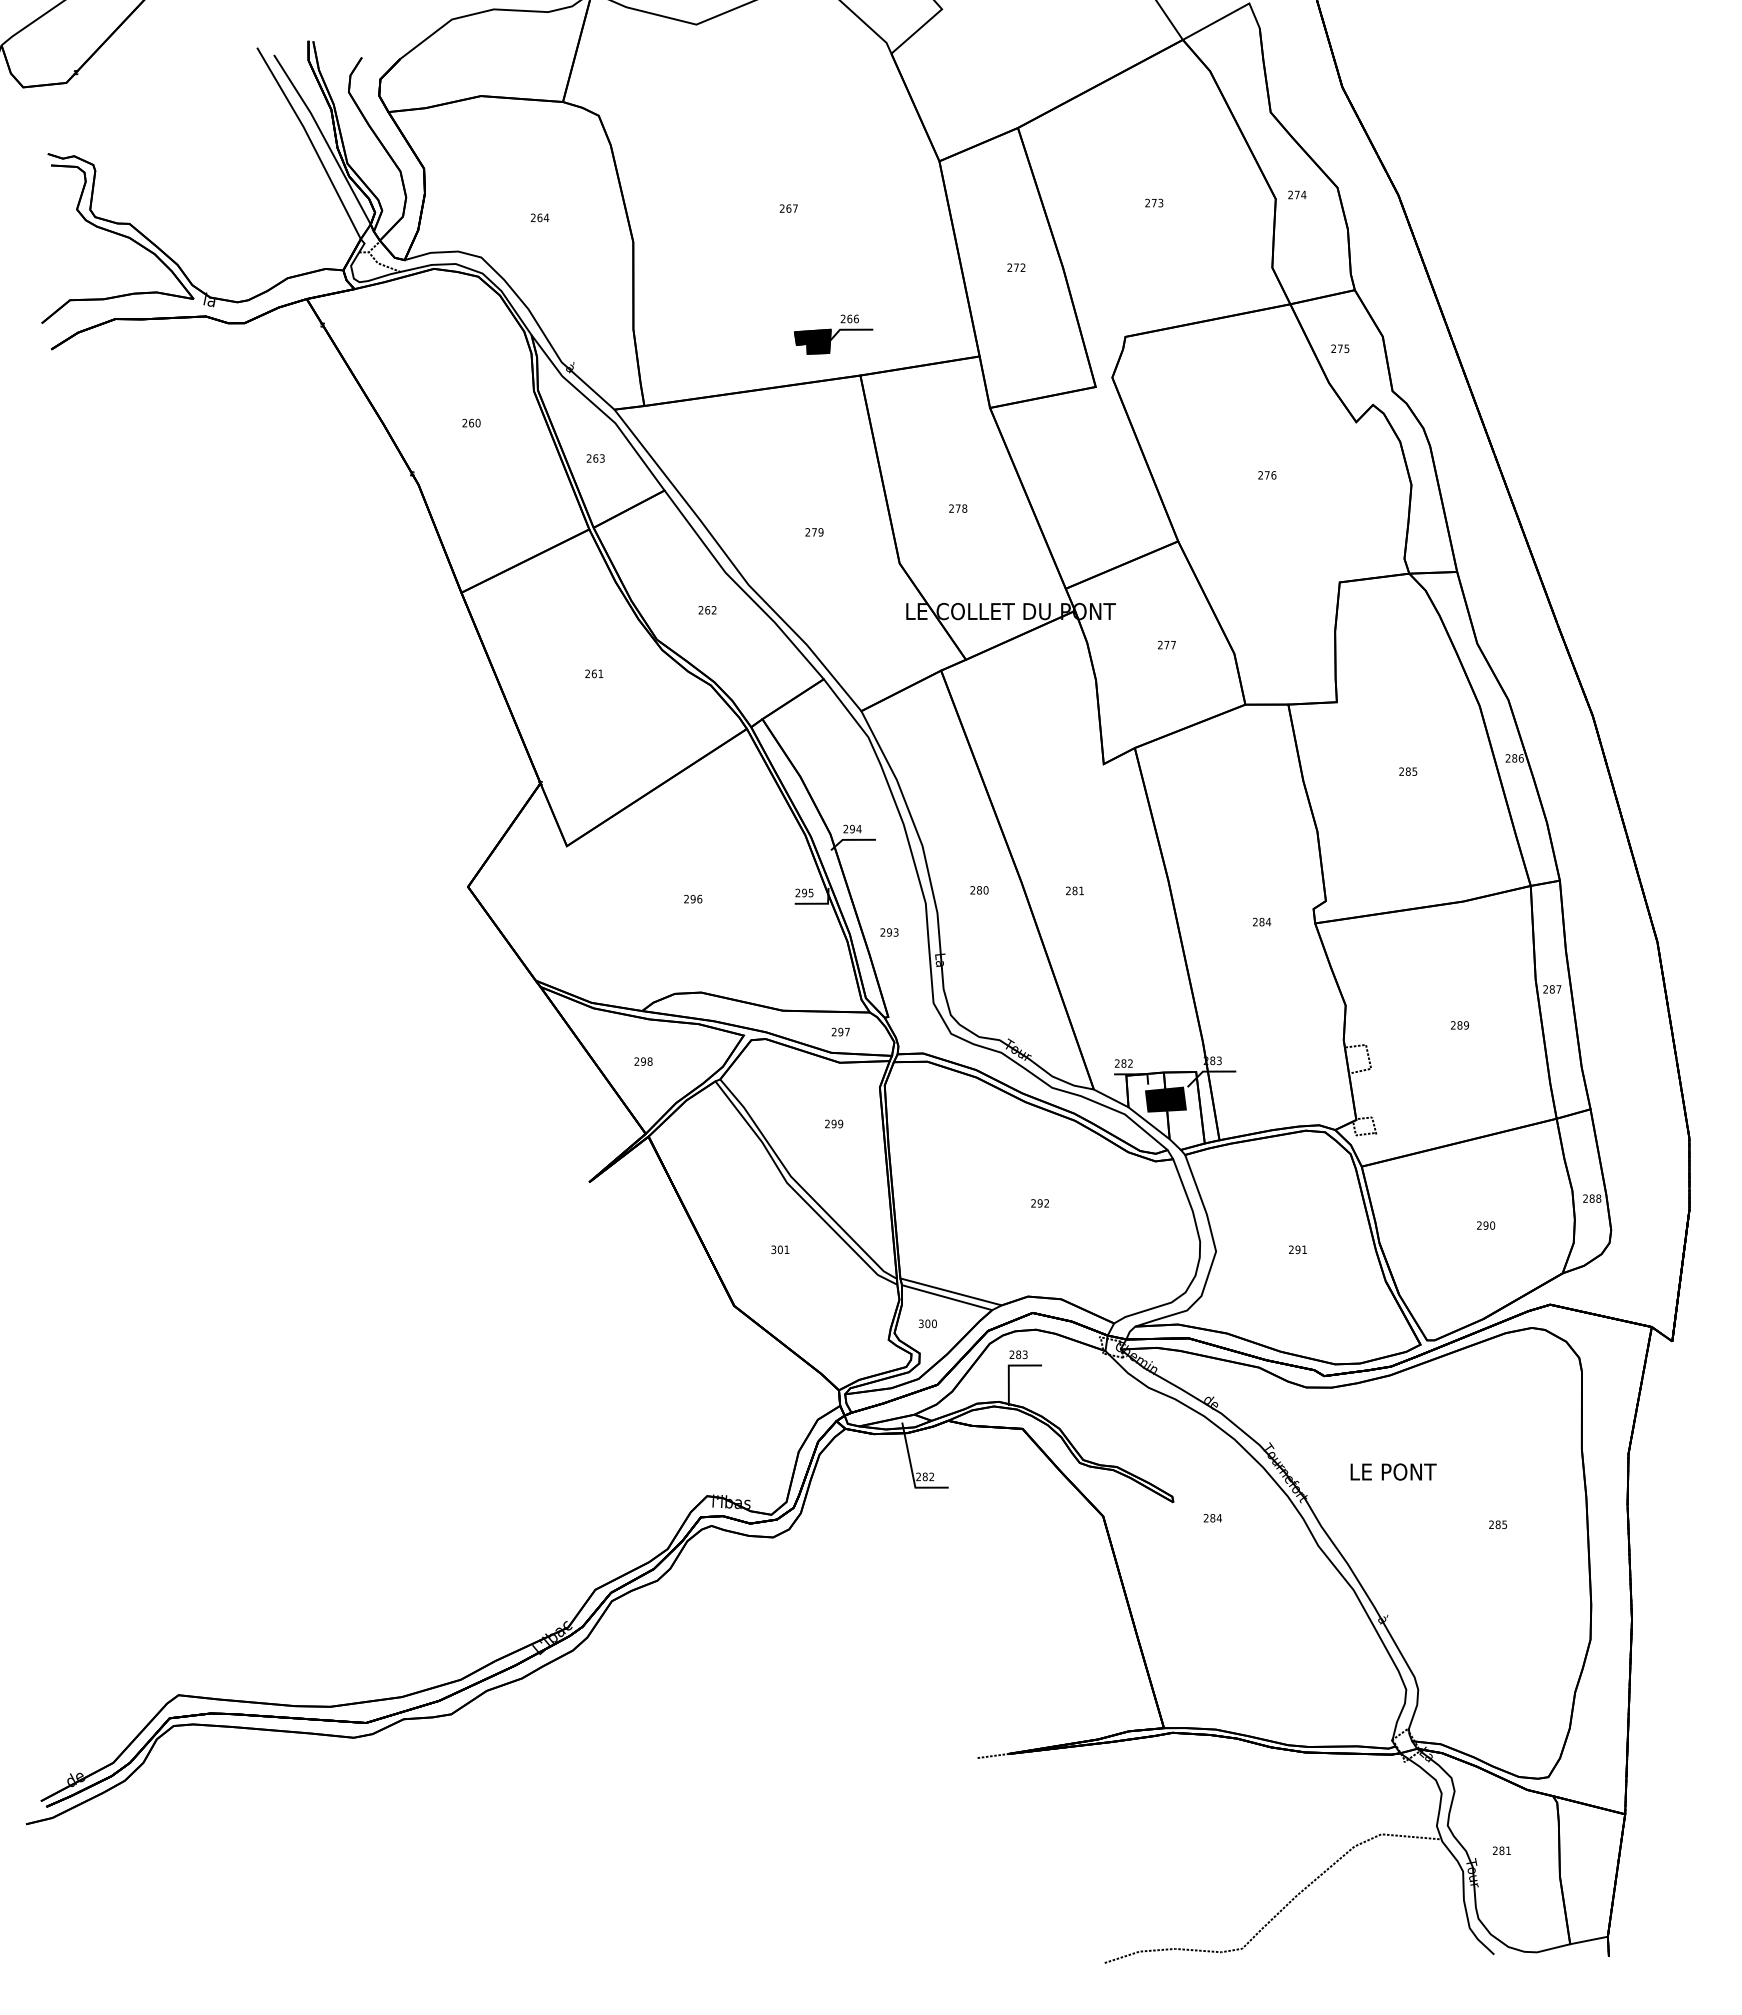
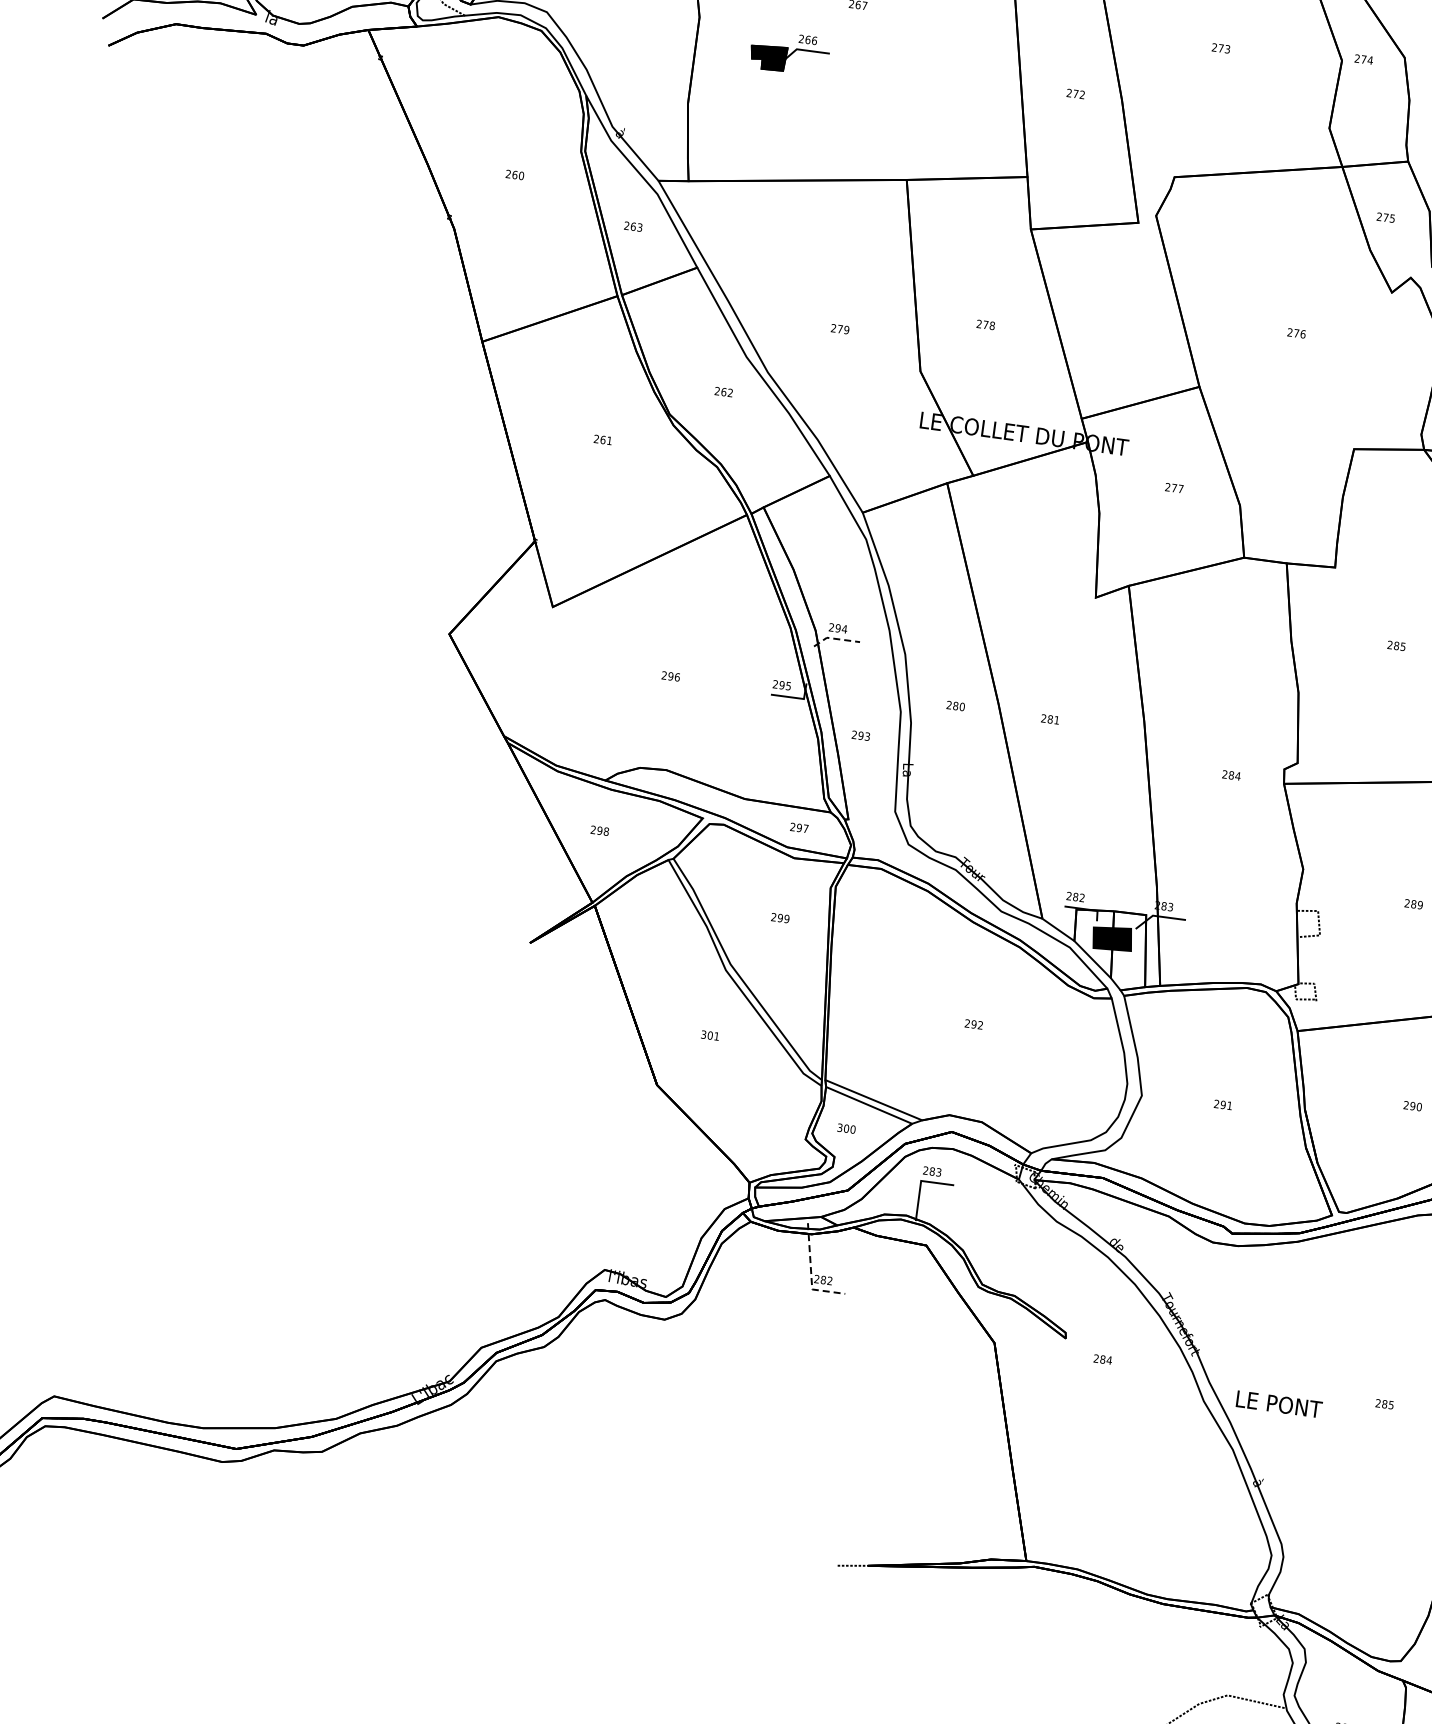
part: (833, 334) -> (789, 53), moved
line: (851, 839) -> (835, 638), solid -> dashed
text: (1393, 1471) -> (1279, 1403), moved
line: (912, 1472) -> (811, 1274), solid -> dashed

